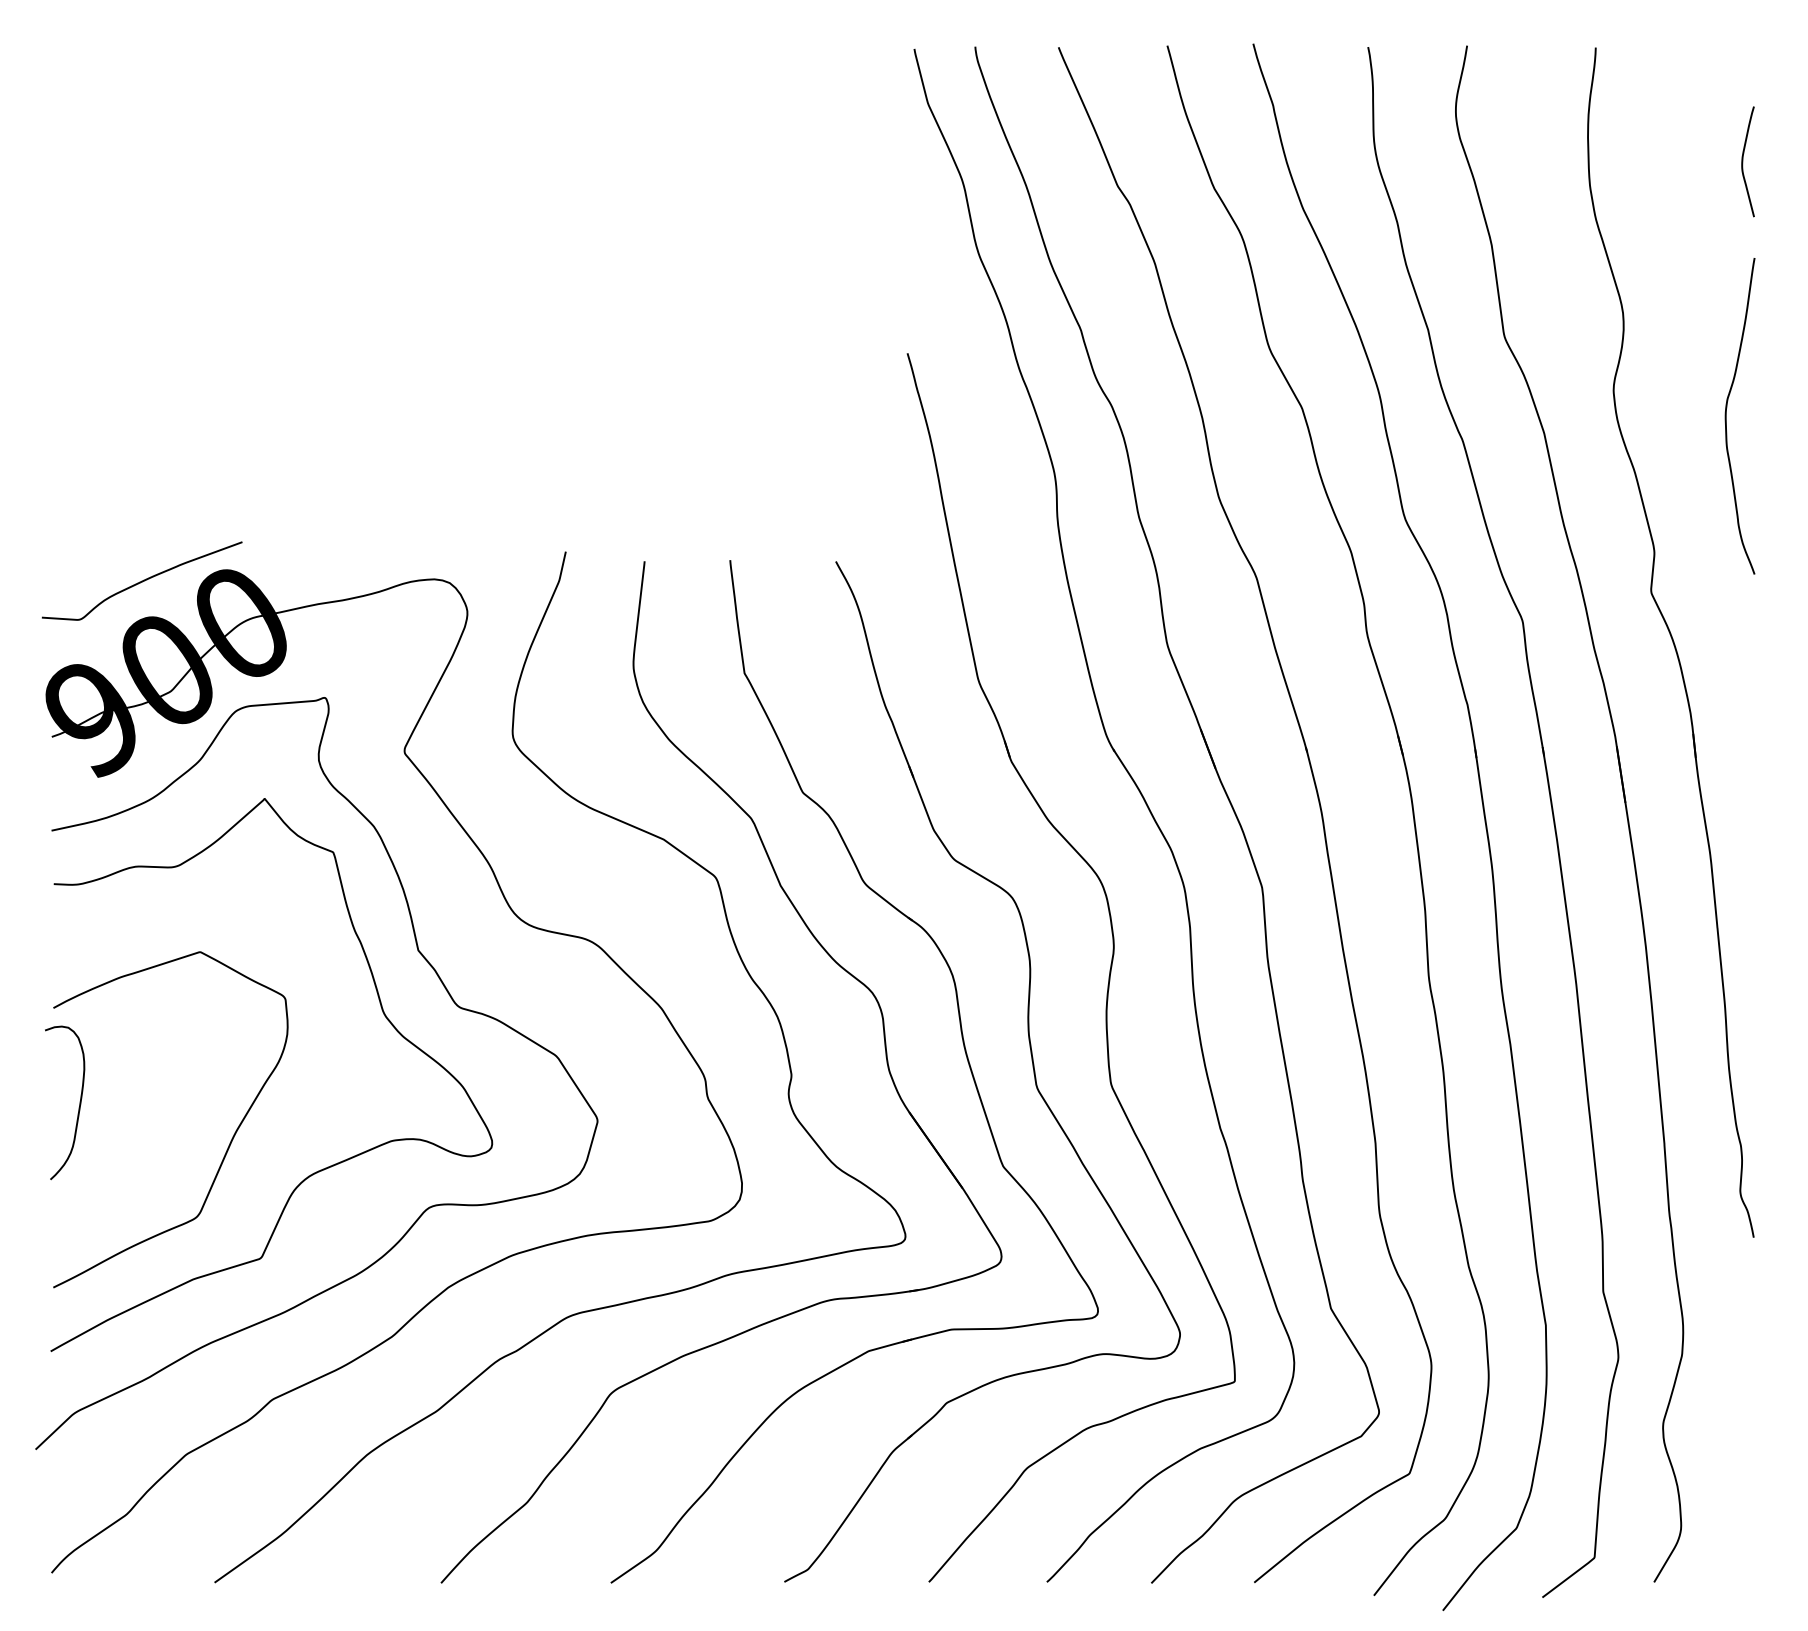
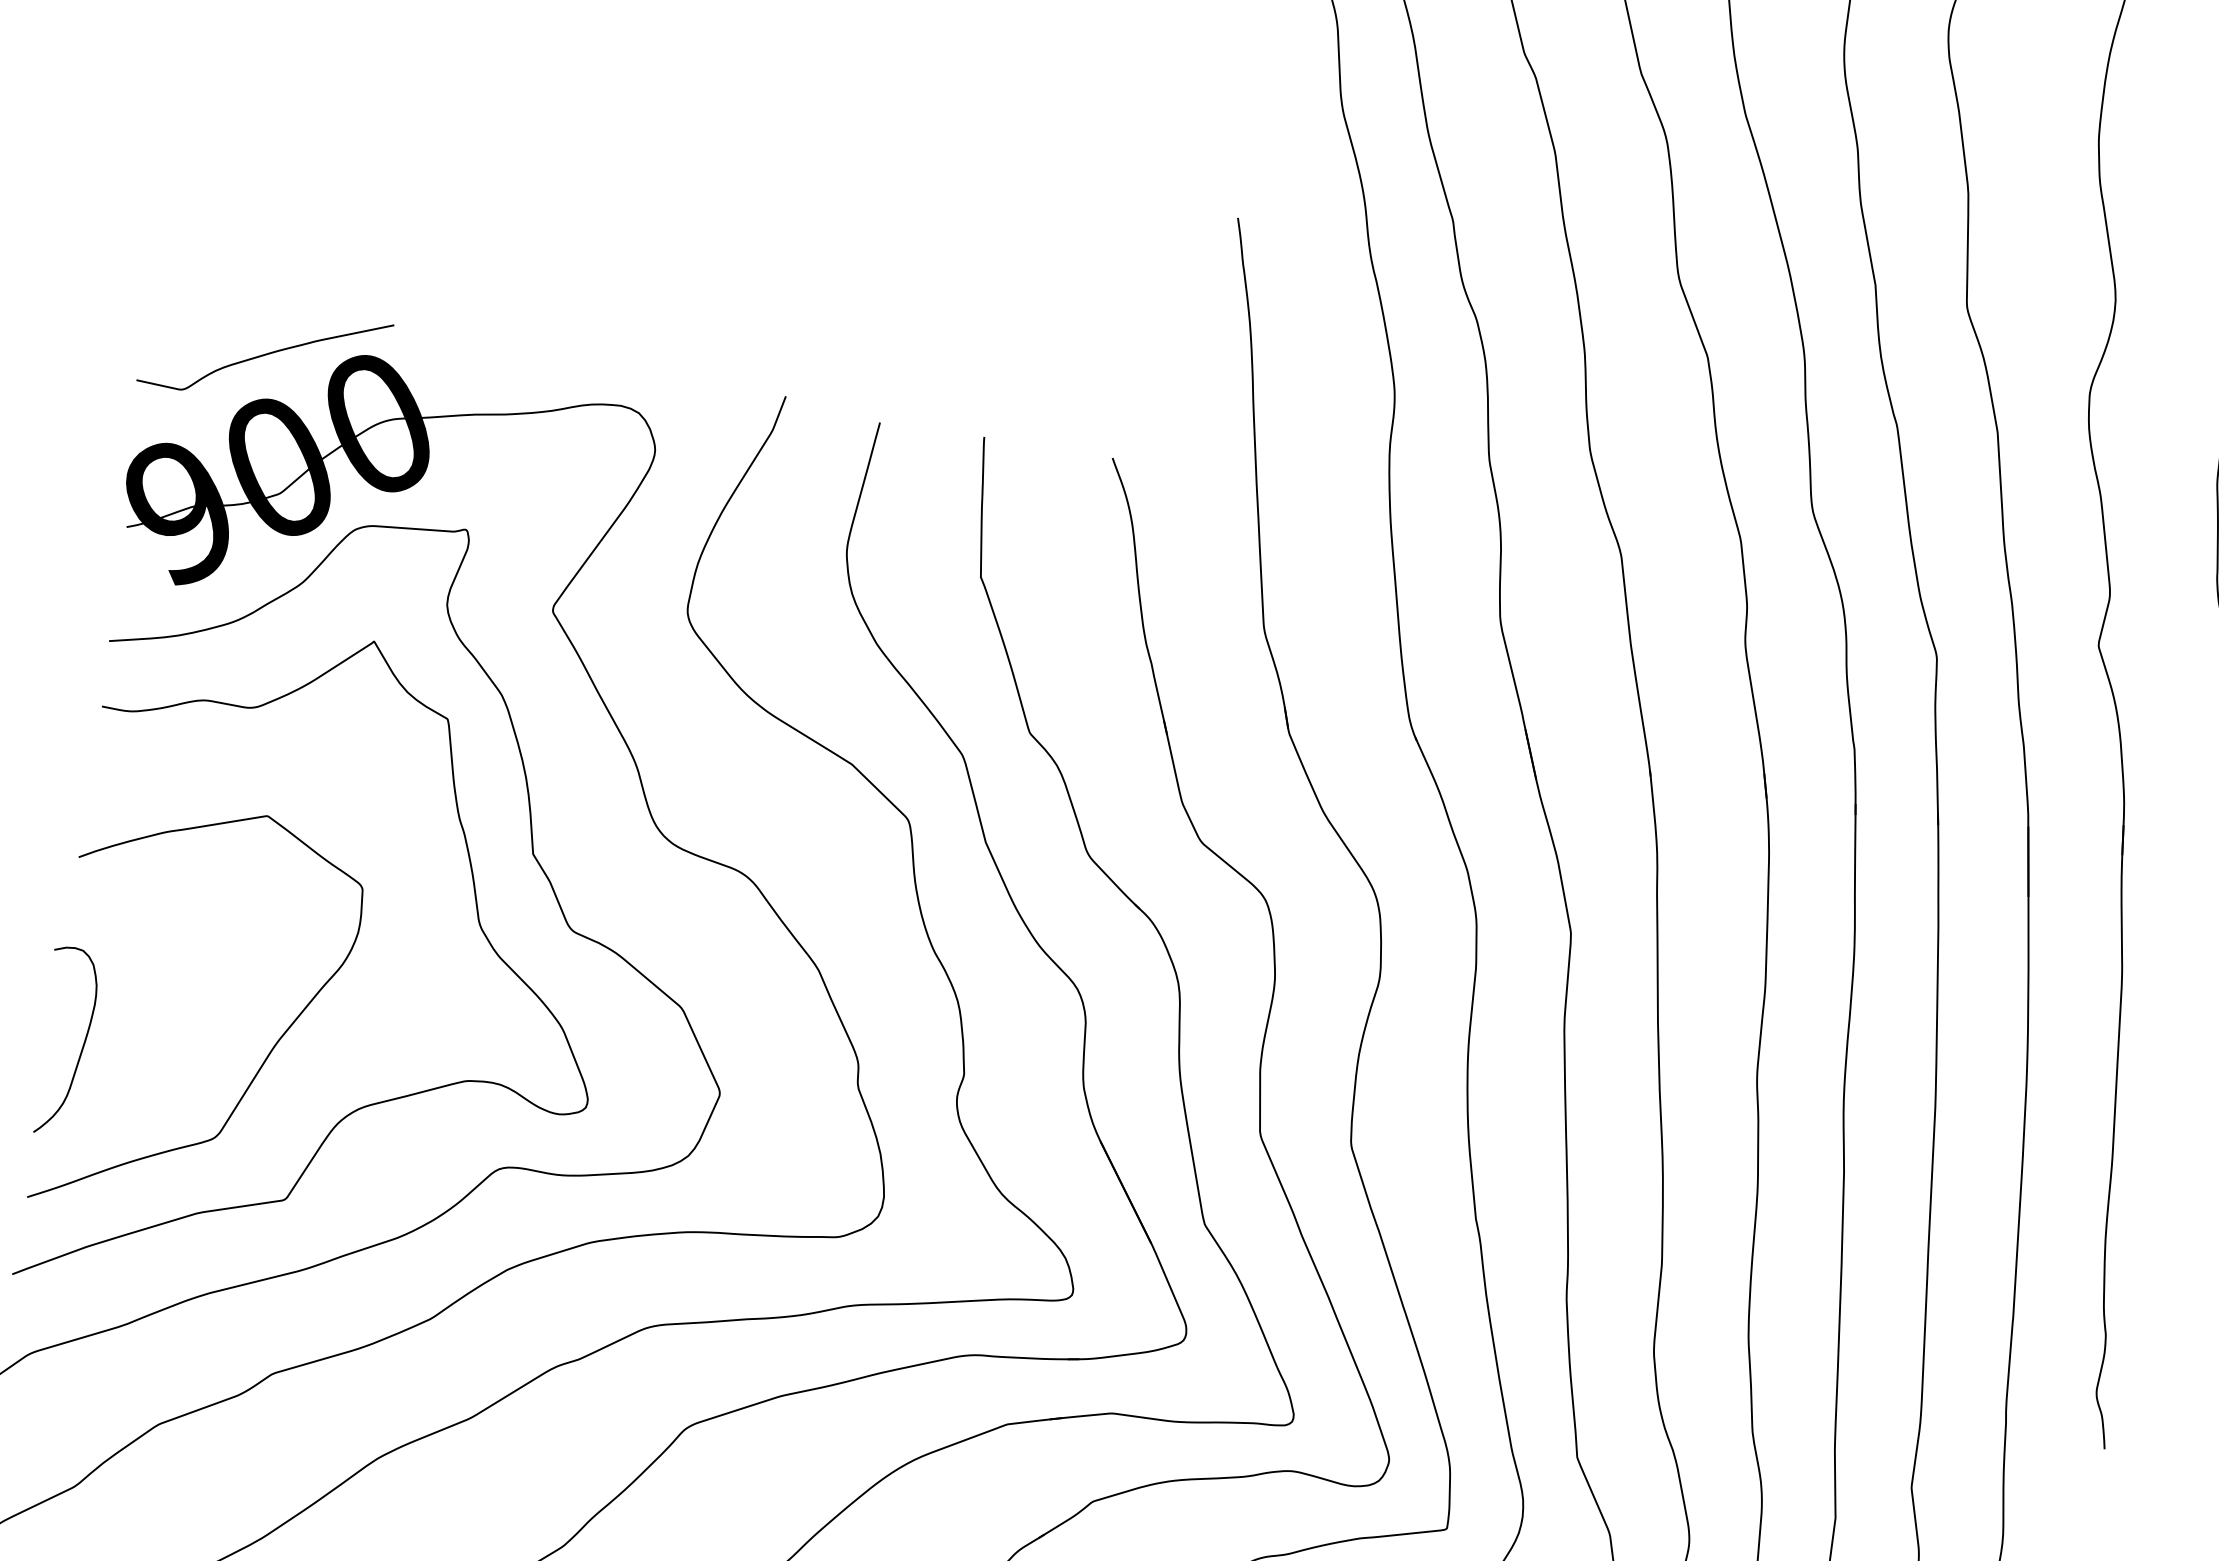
curve: (78, 1107) -> (80, 1049), moved

